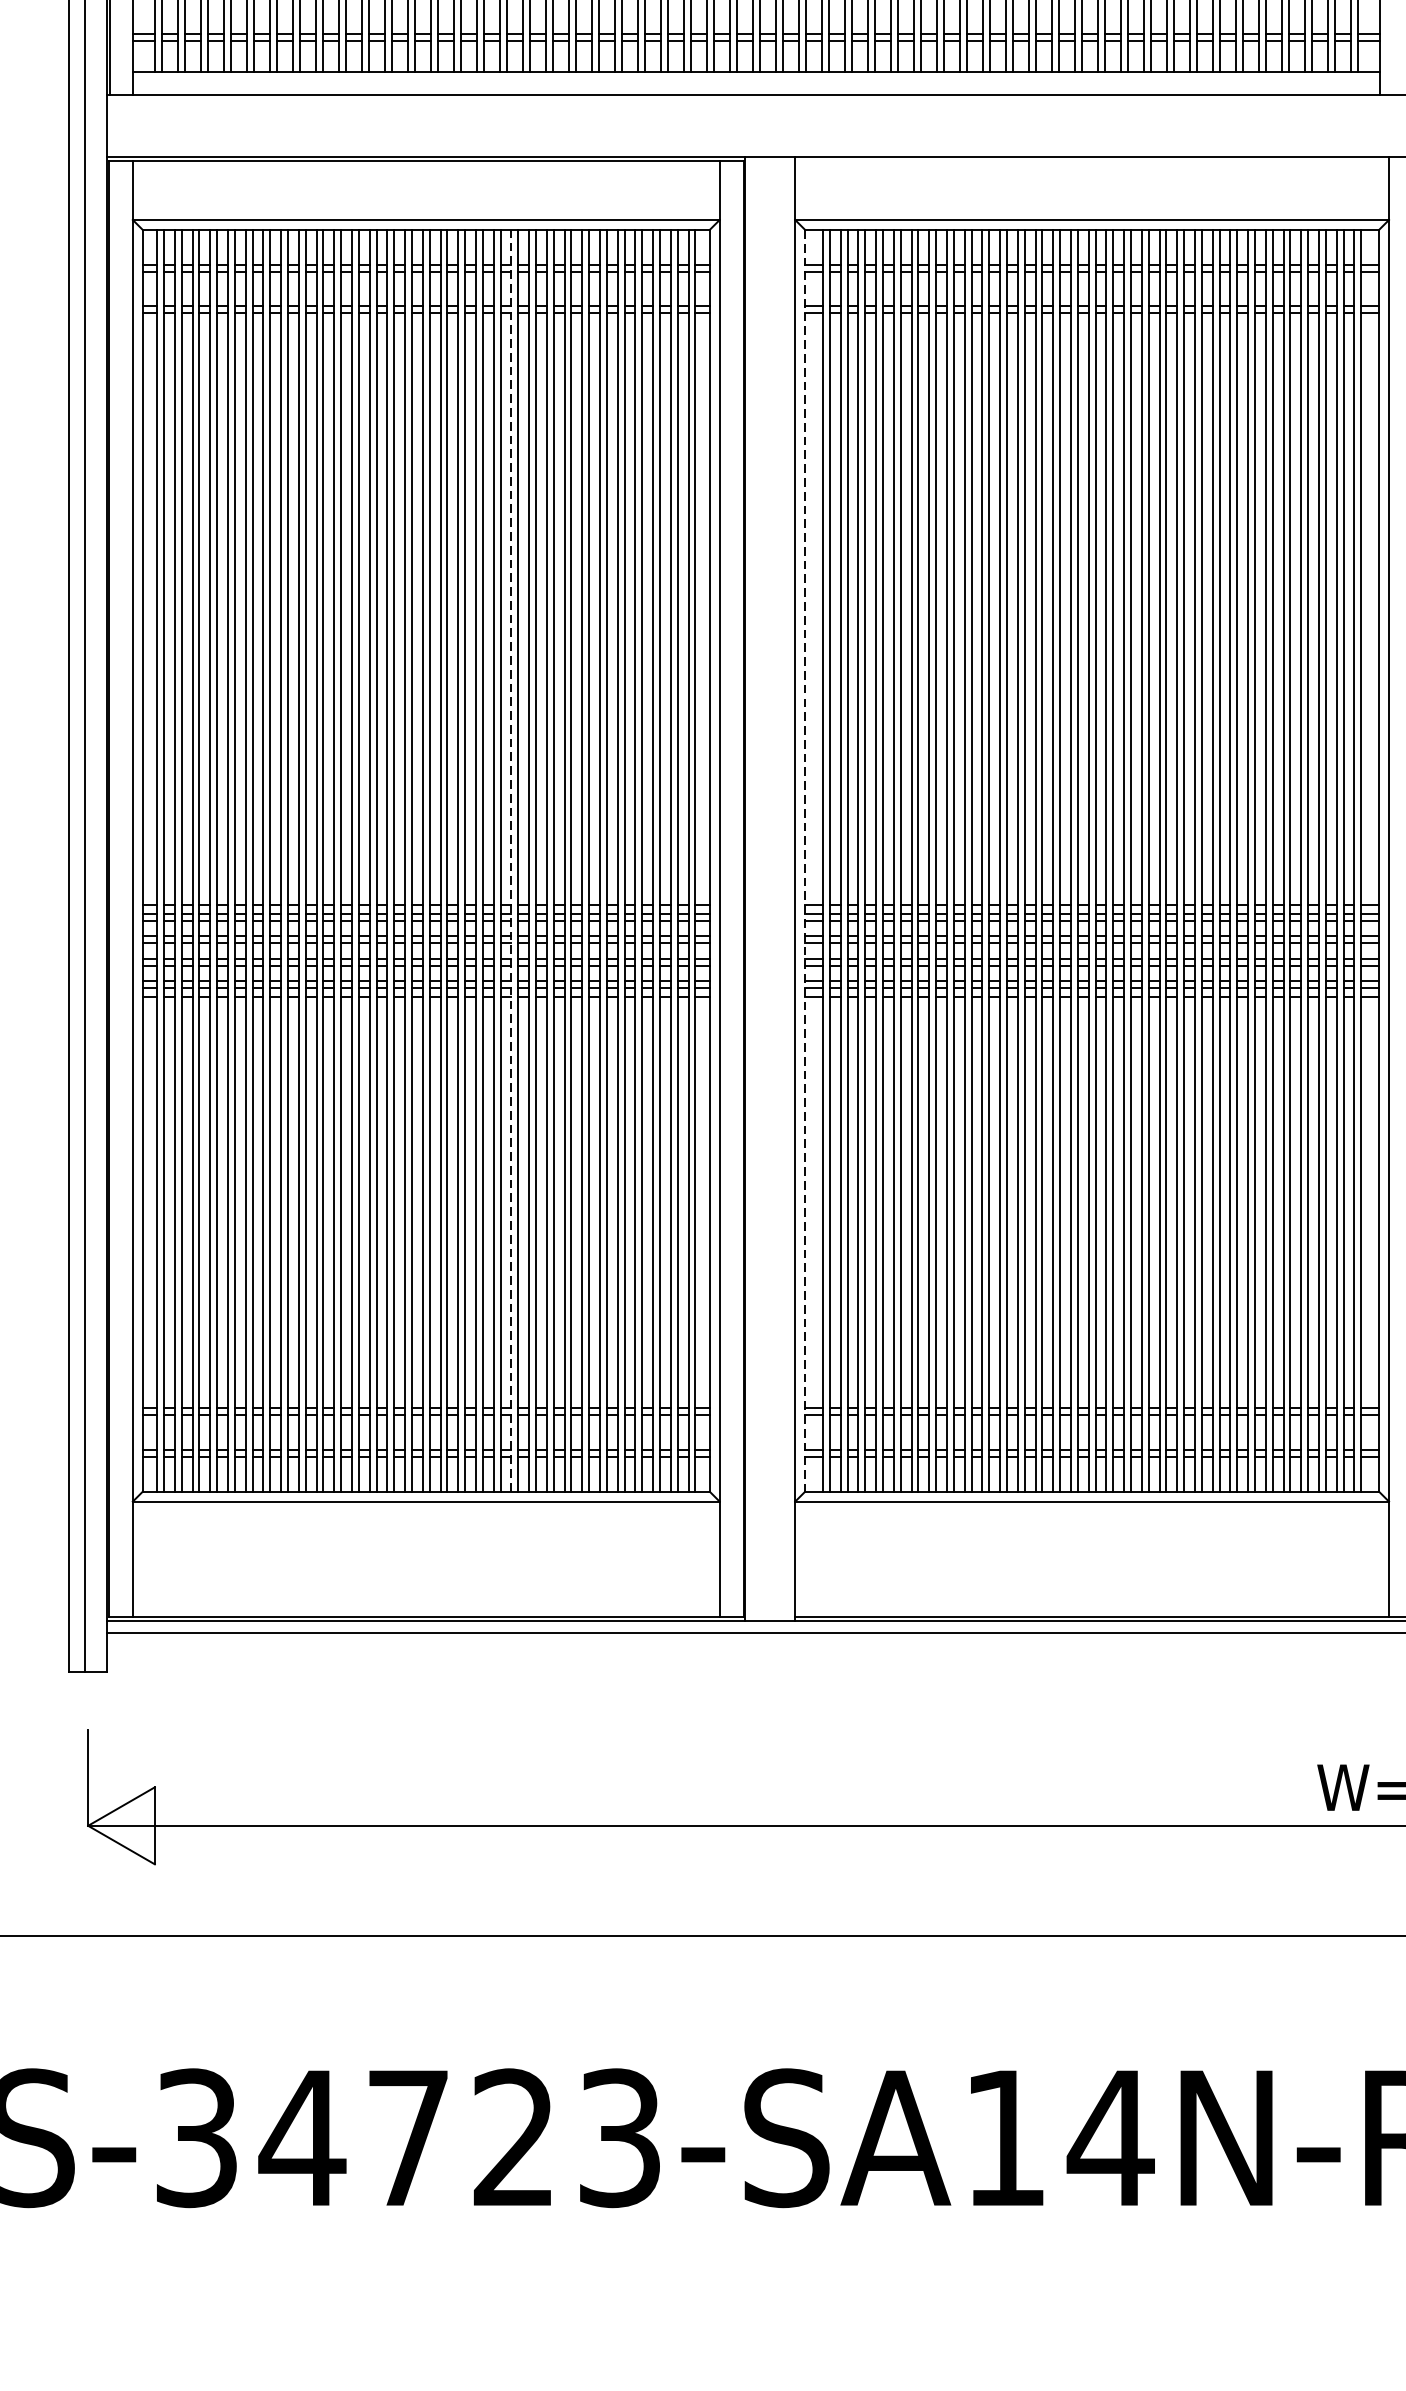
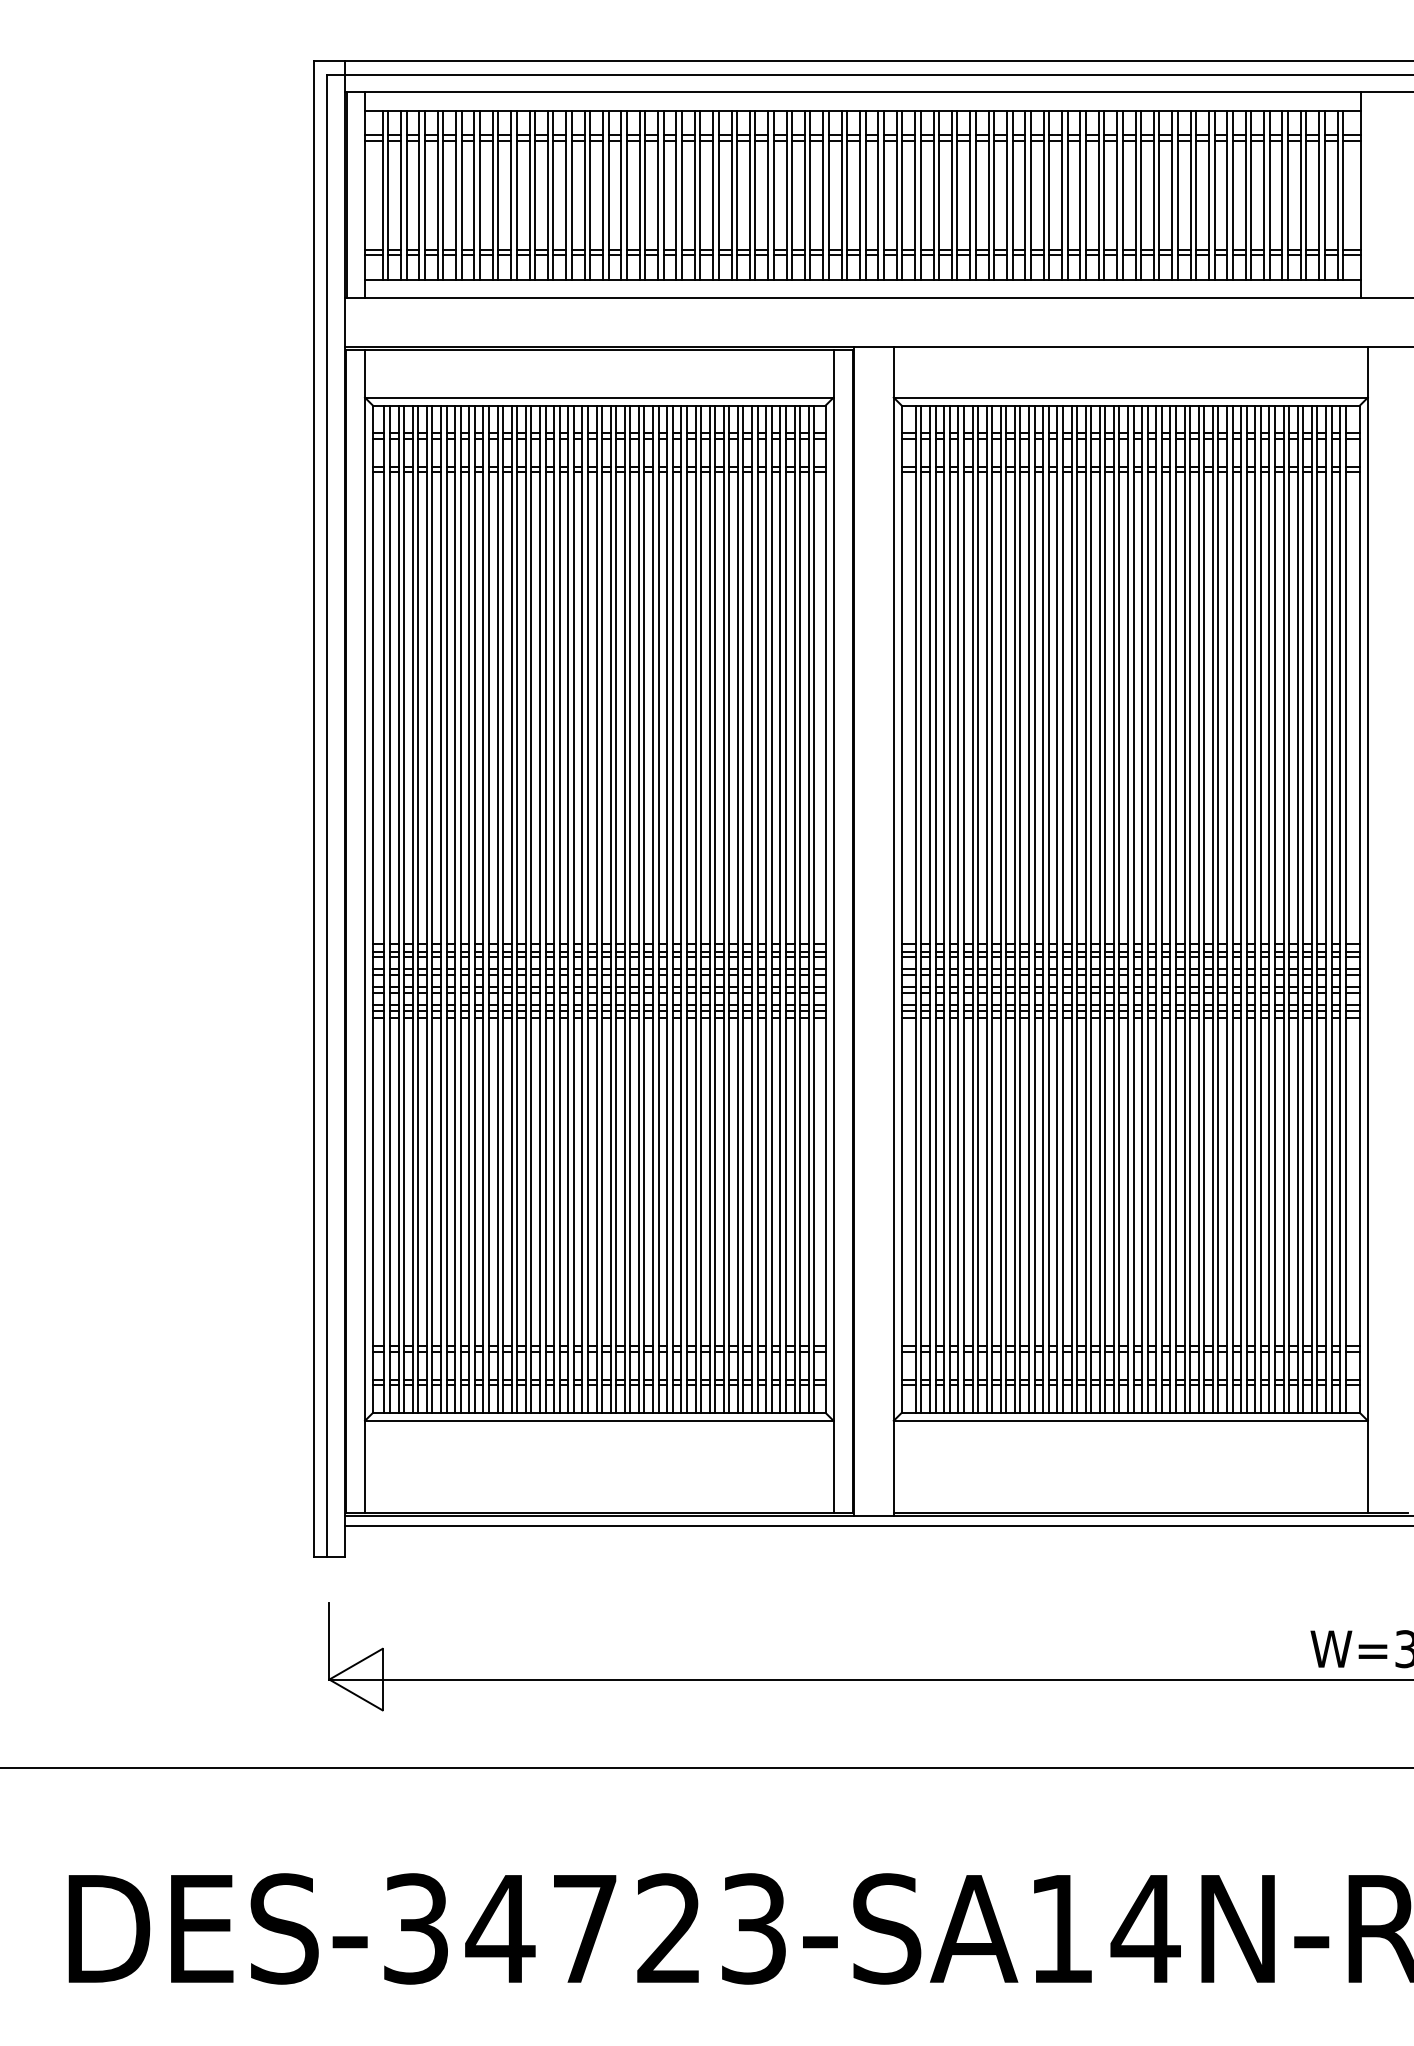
line: (511, 861) -> (667, 909), dashed -> solid
line: (804, 861) -> (901, 909), dashed -> solid

